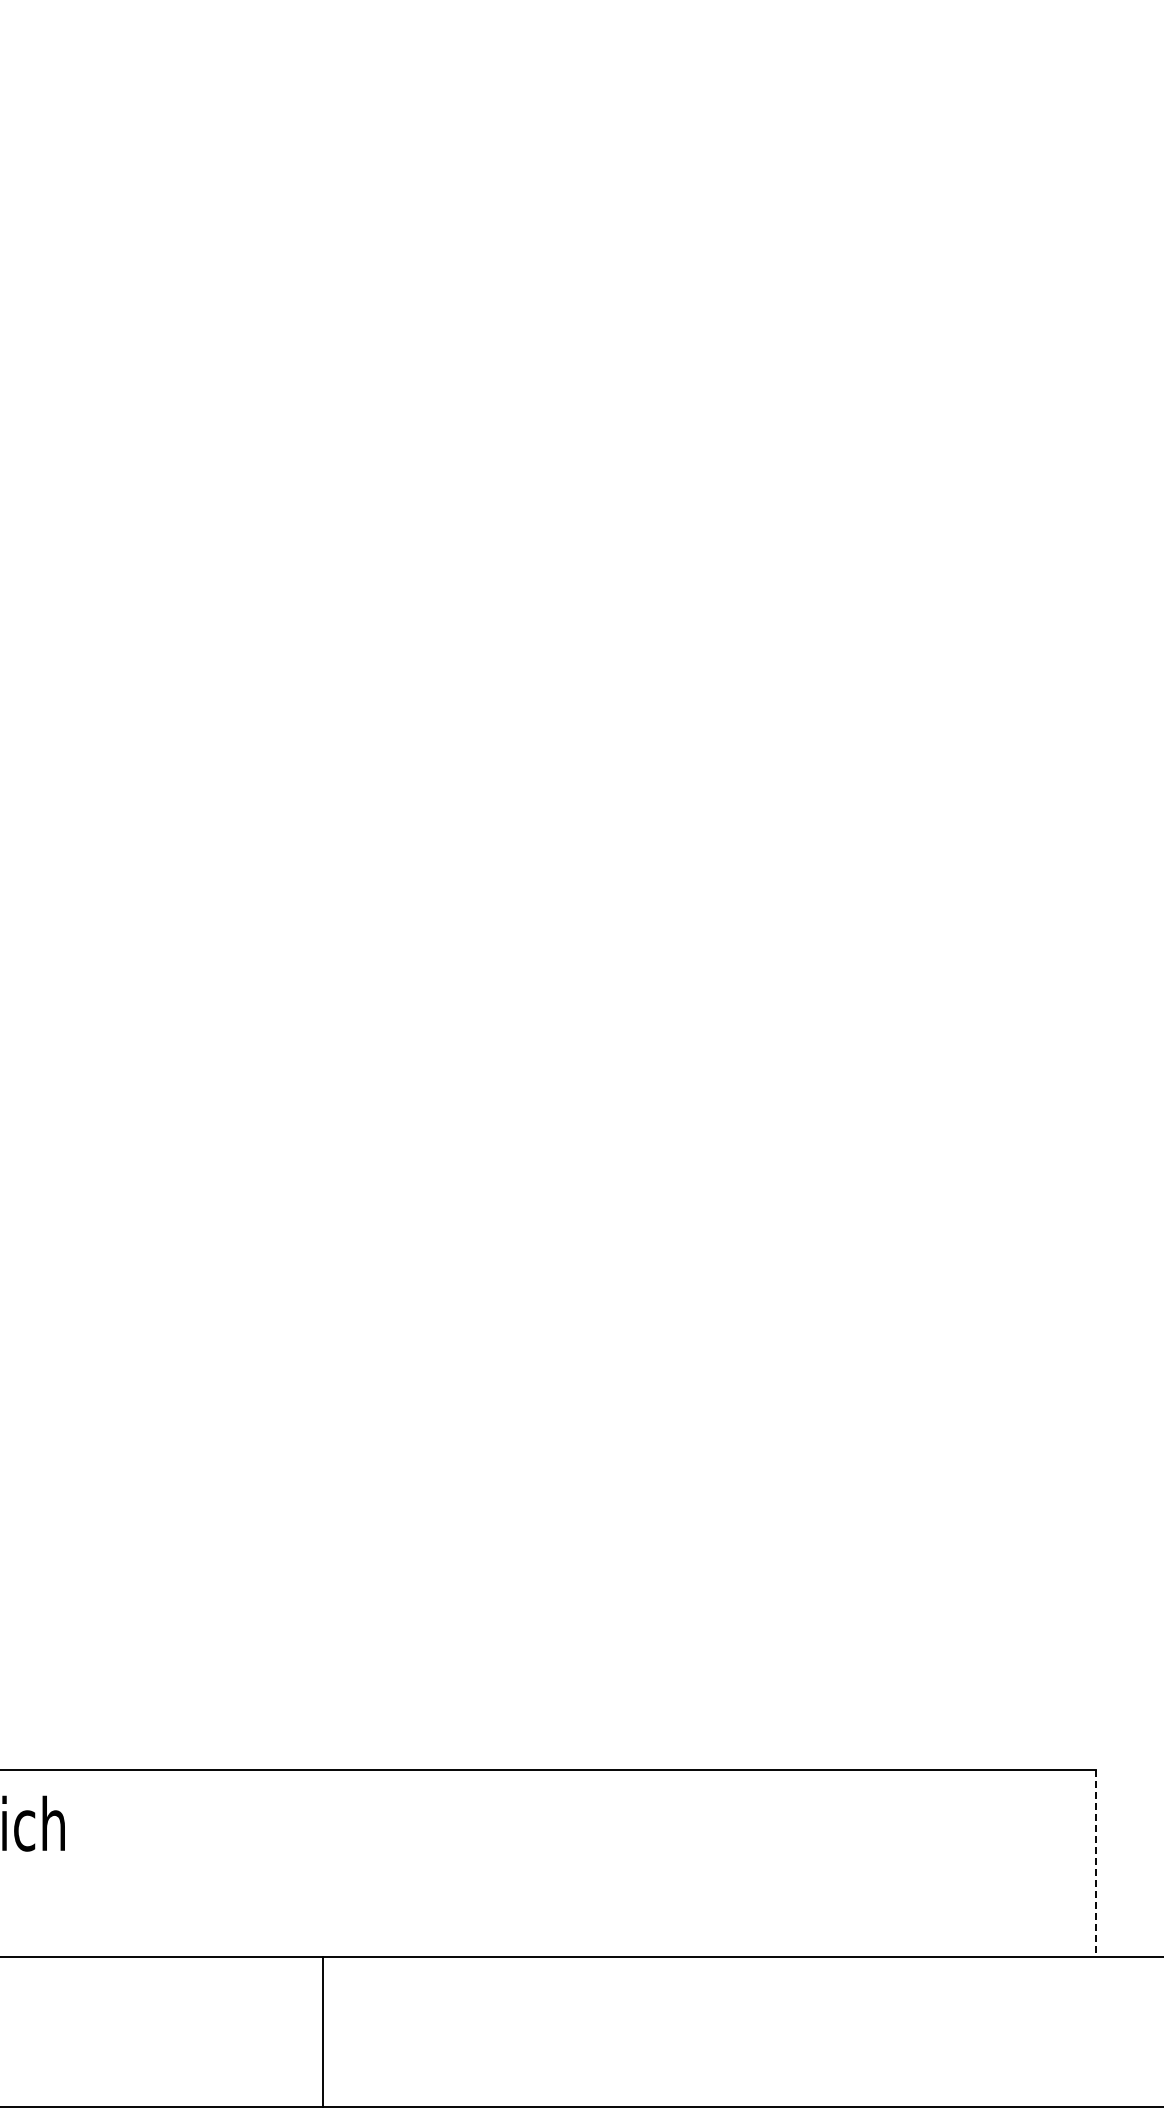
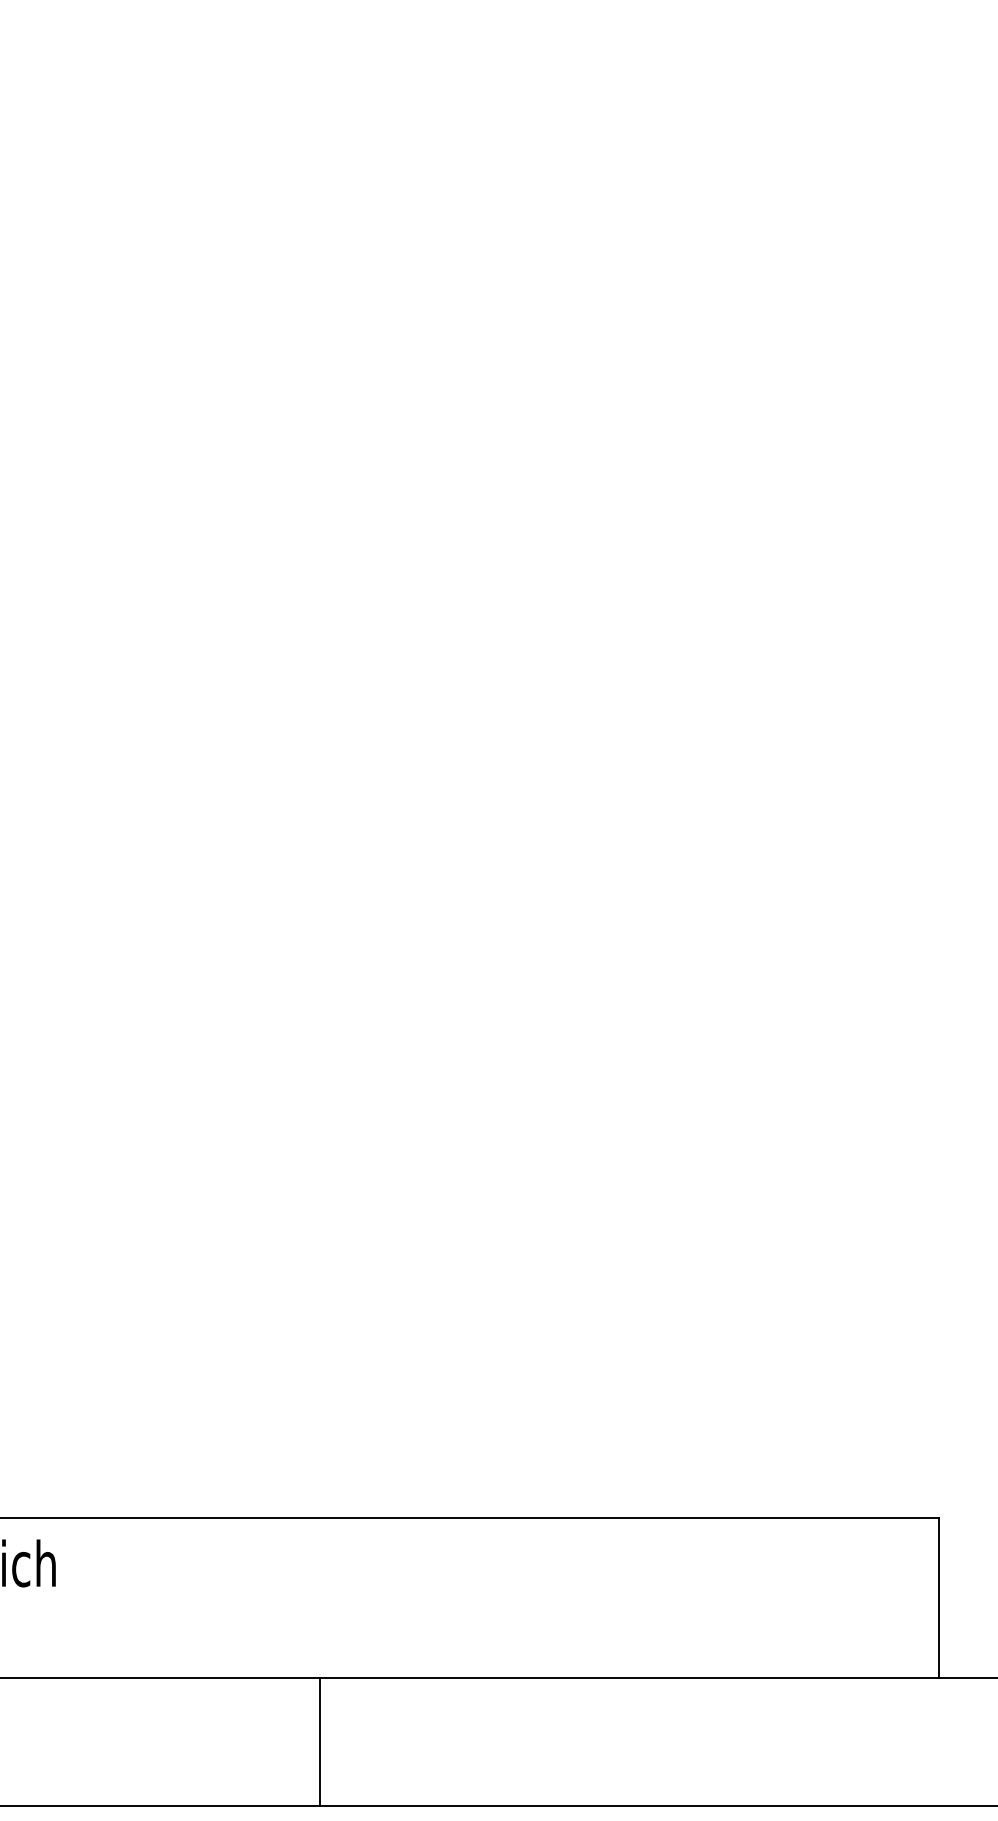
line: (1095, 1864) -> (939, 1598), dashed -> solid
line: (322, 2031) -> (319, 1741), moved

